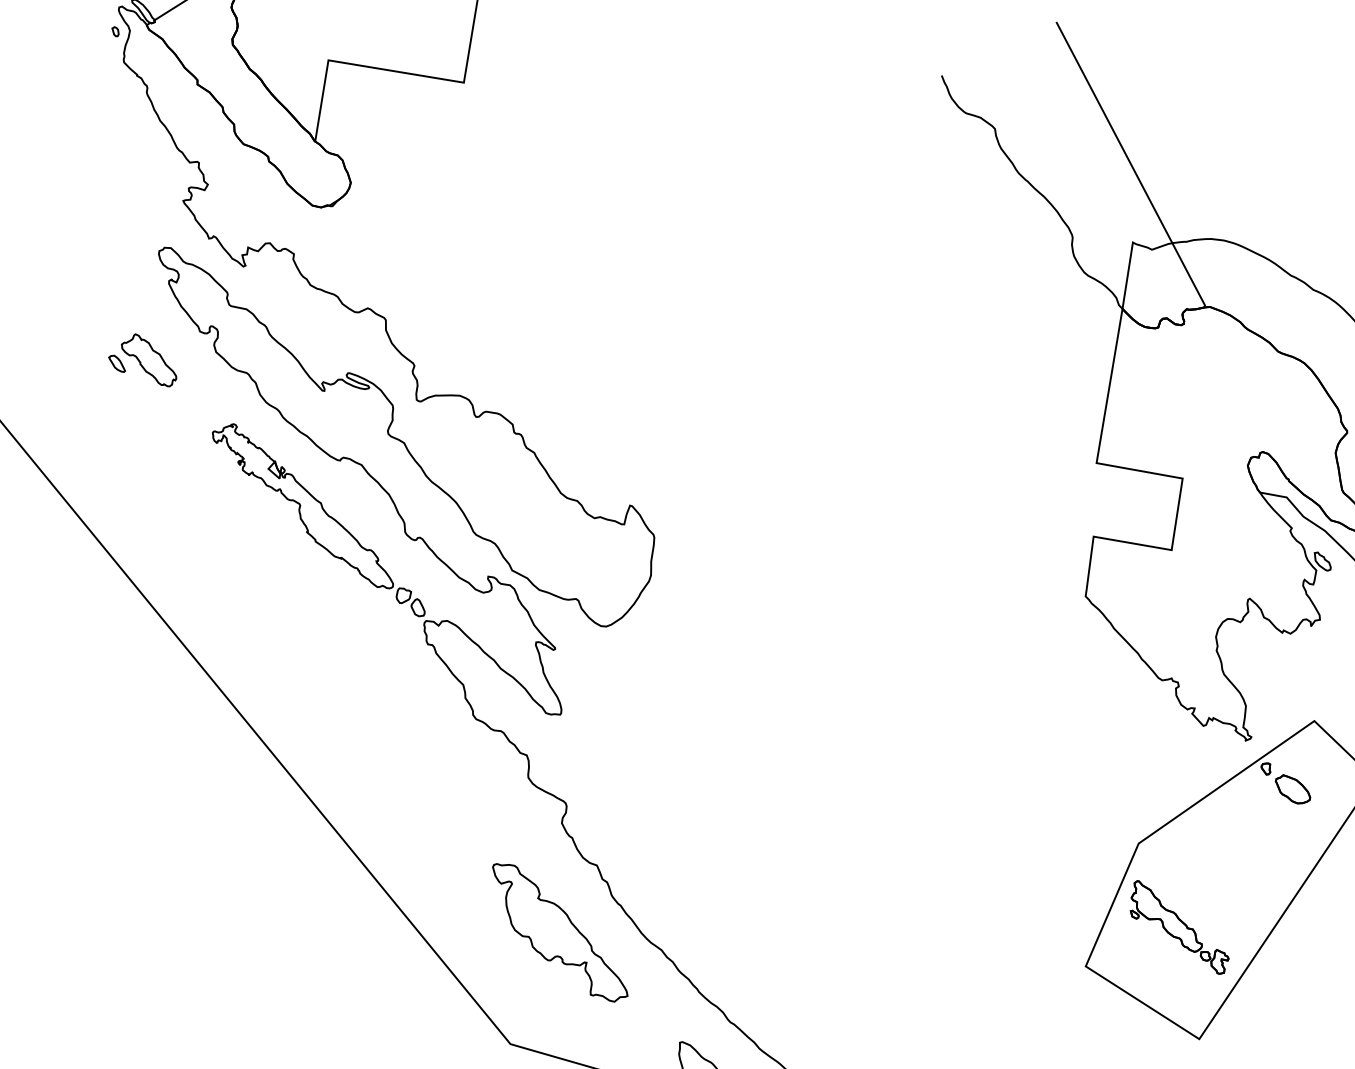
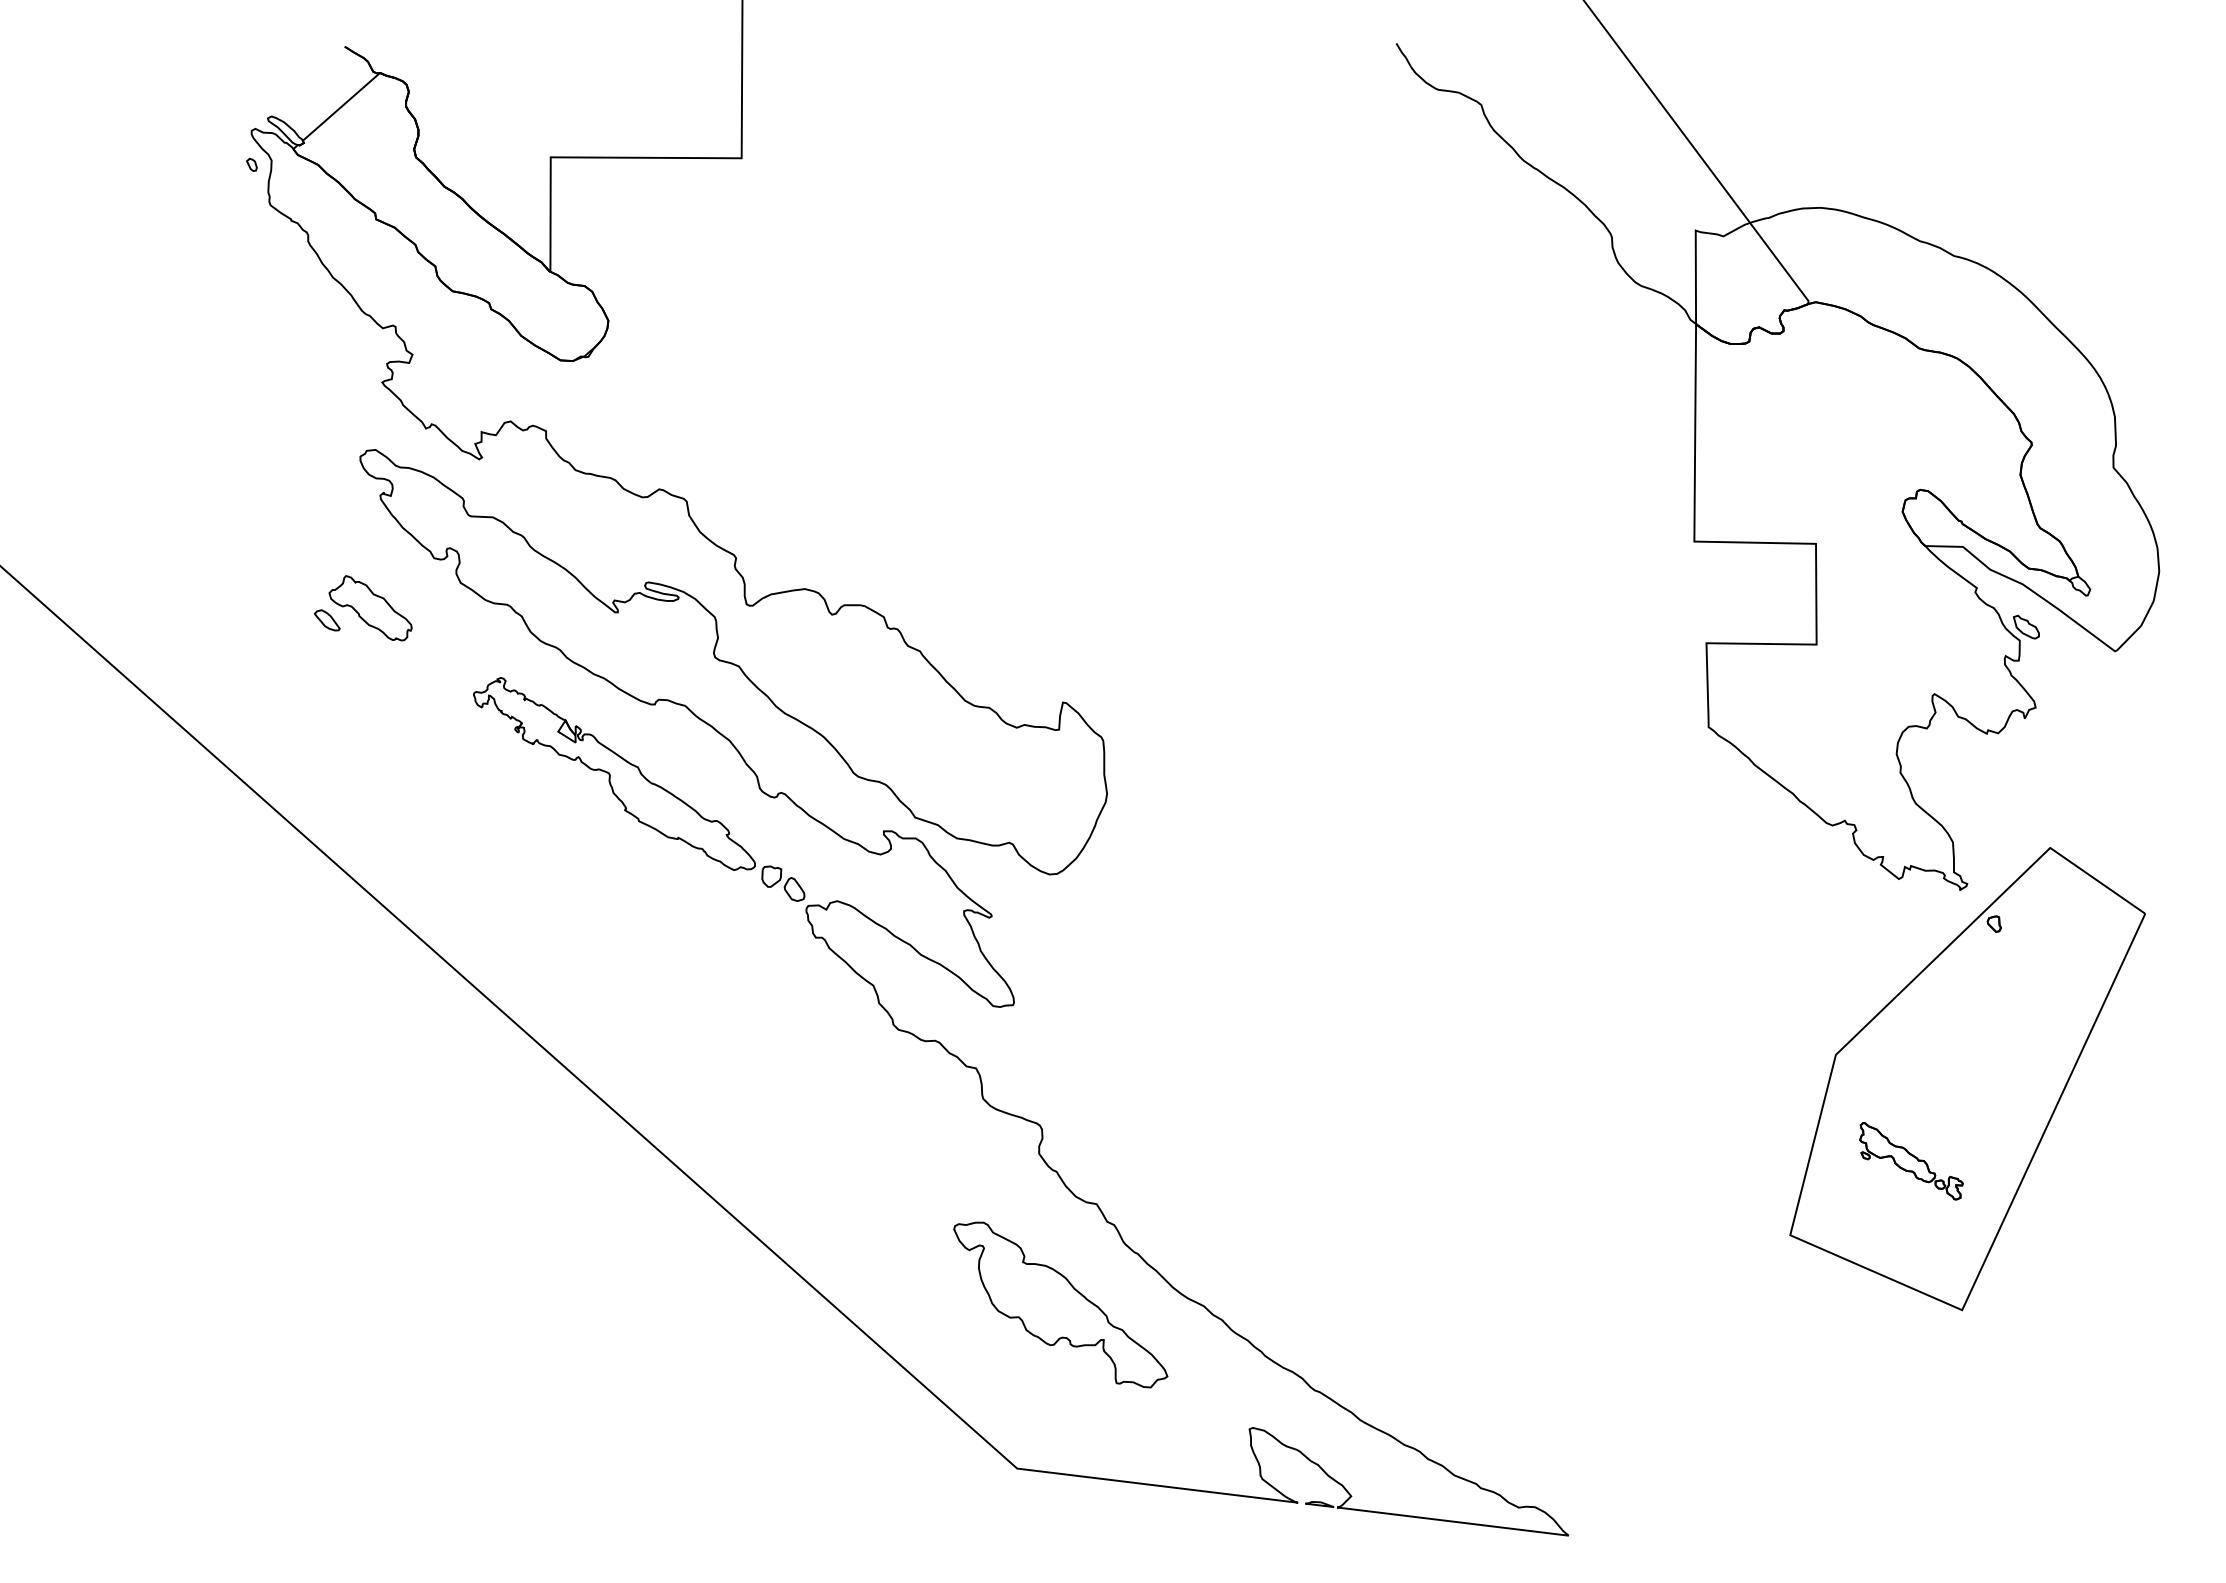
part: (1292, 789) -> (2035, 946), removed
part: (1180, 927) -> (1911, 1160), size x0.7

